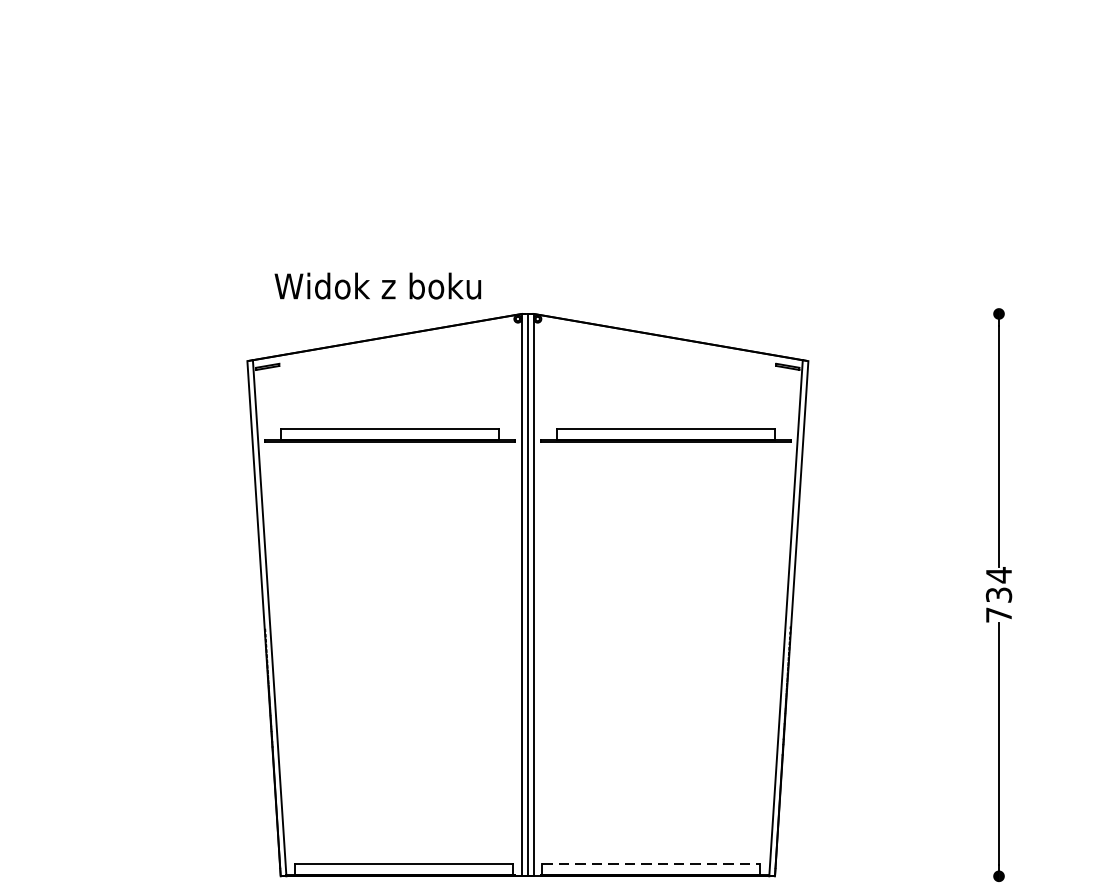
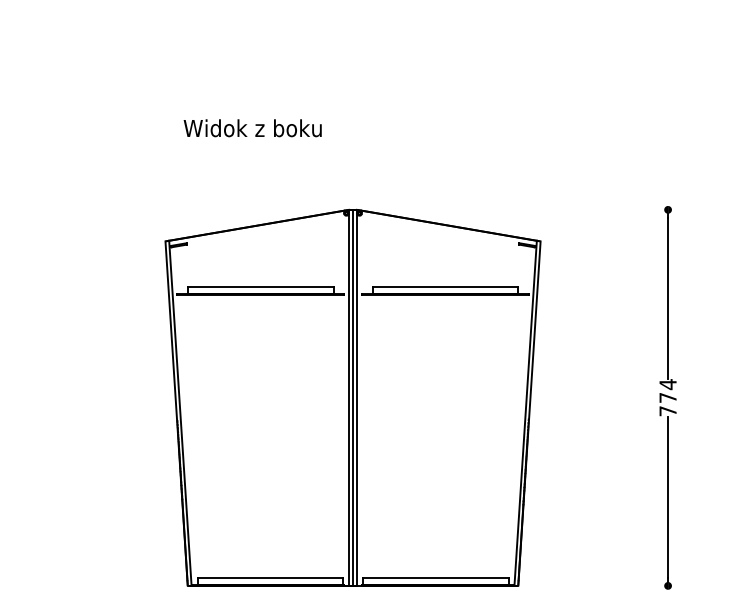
text: (377, 286) -> (252, 128), moved
text: (998, 594) -> (667, 397), 734 -> 774
line: (651, 863) -> (435, 577), dashed -> solid

